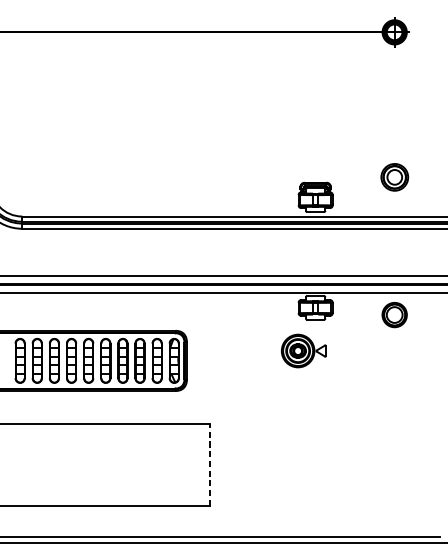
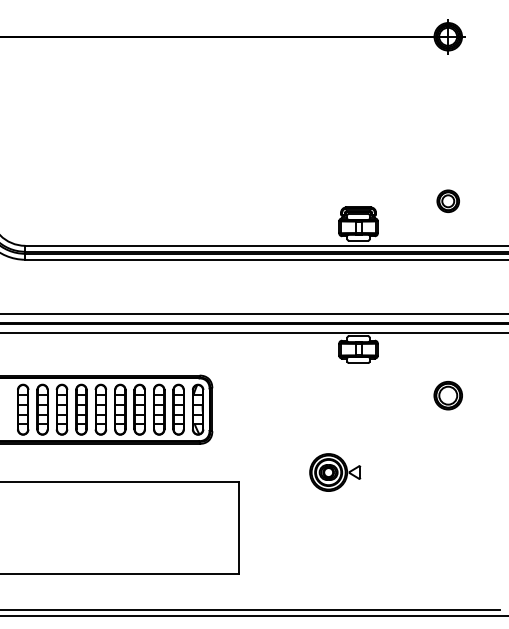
part: (394, 176) -> (447, 200), size x0.71
part: (394, 314) -> (447, 395), moved
part: (304, 350) -> (335, 472), moved
line: (209, 464) -> (238, 527), dashed -> solid

